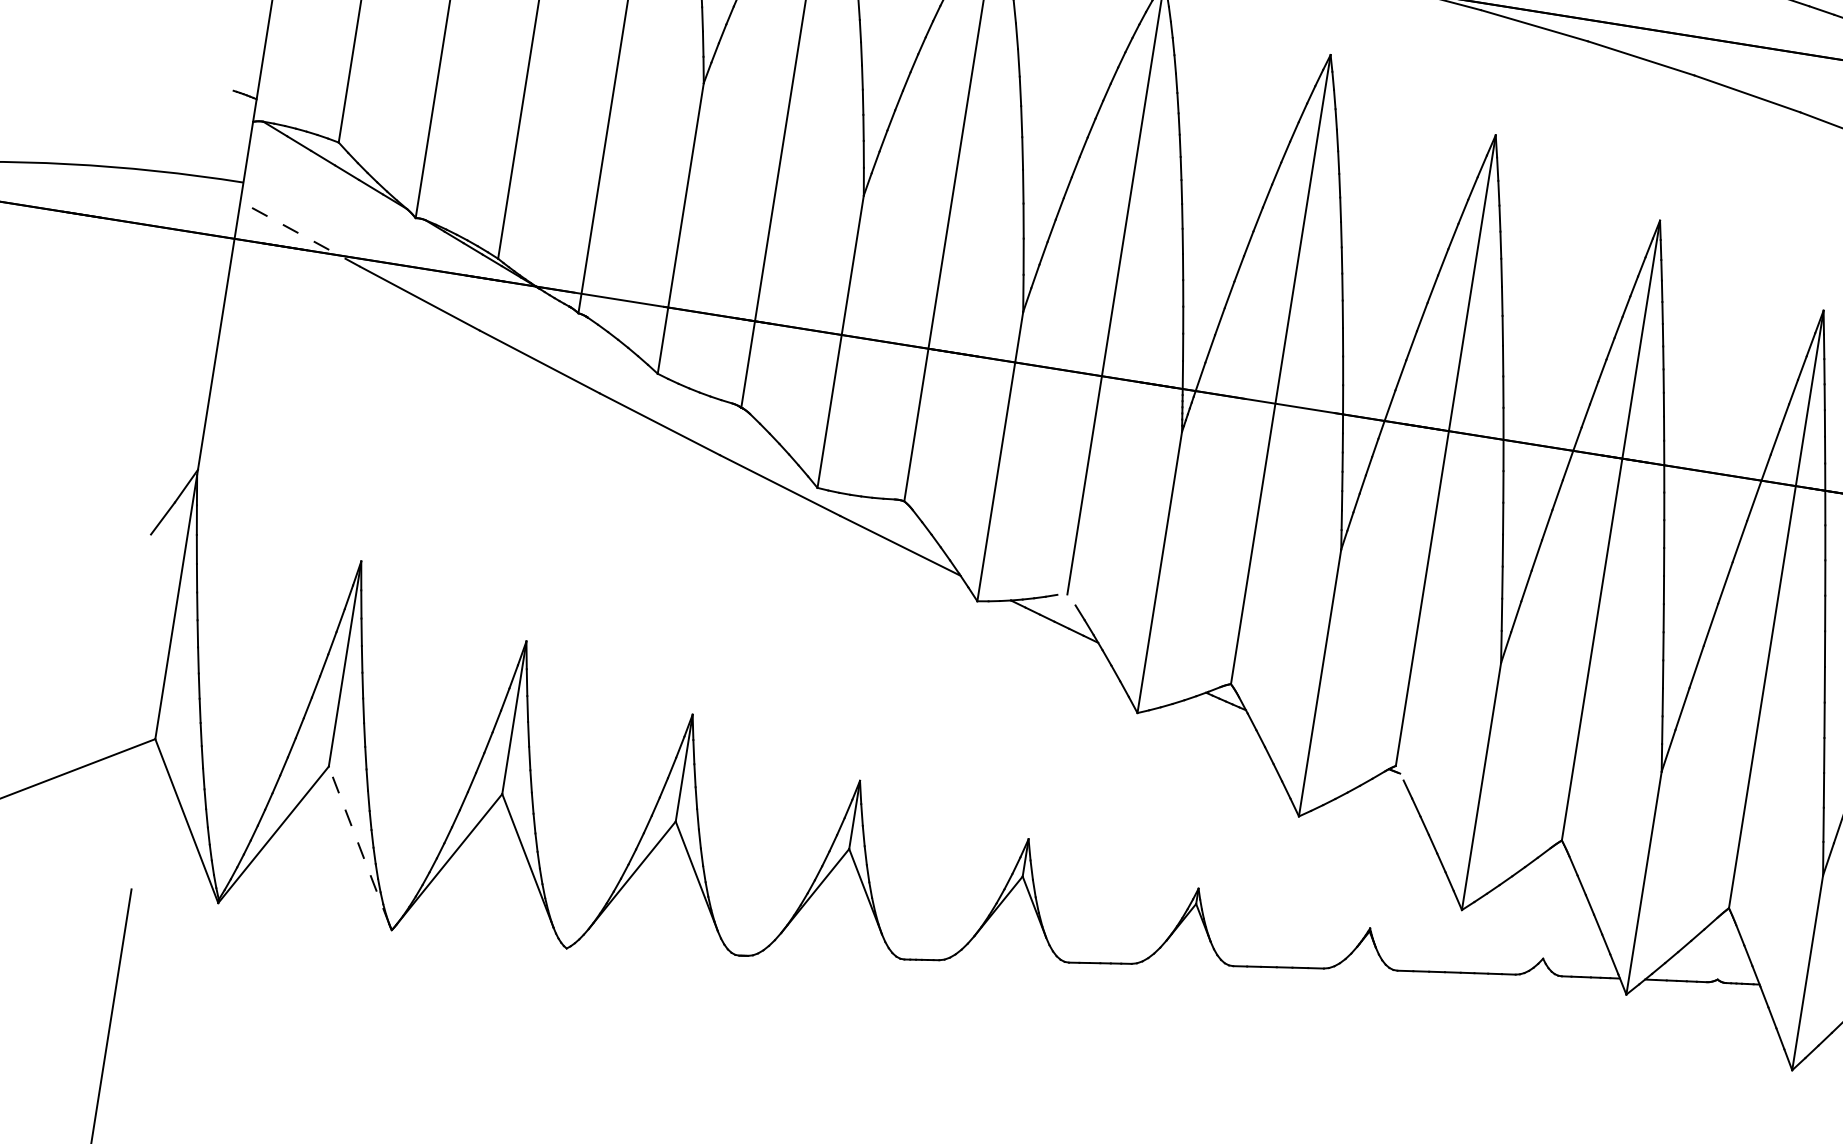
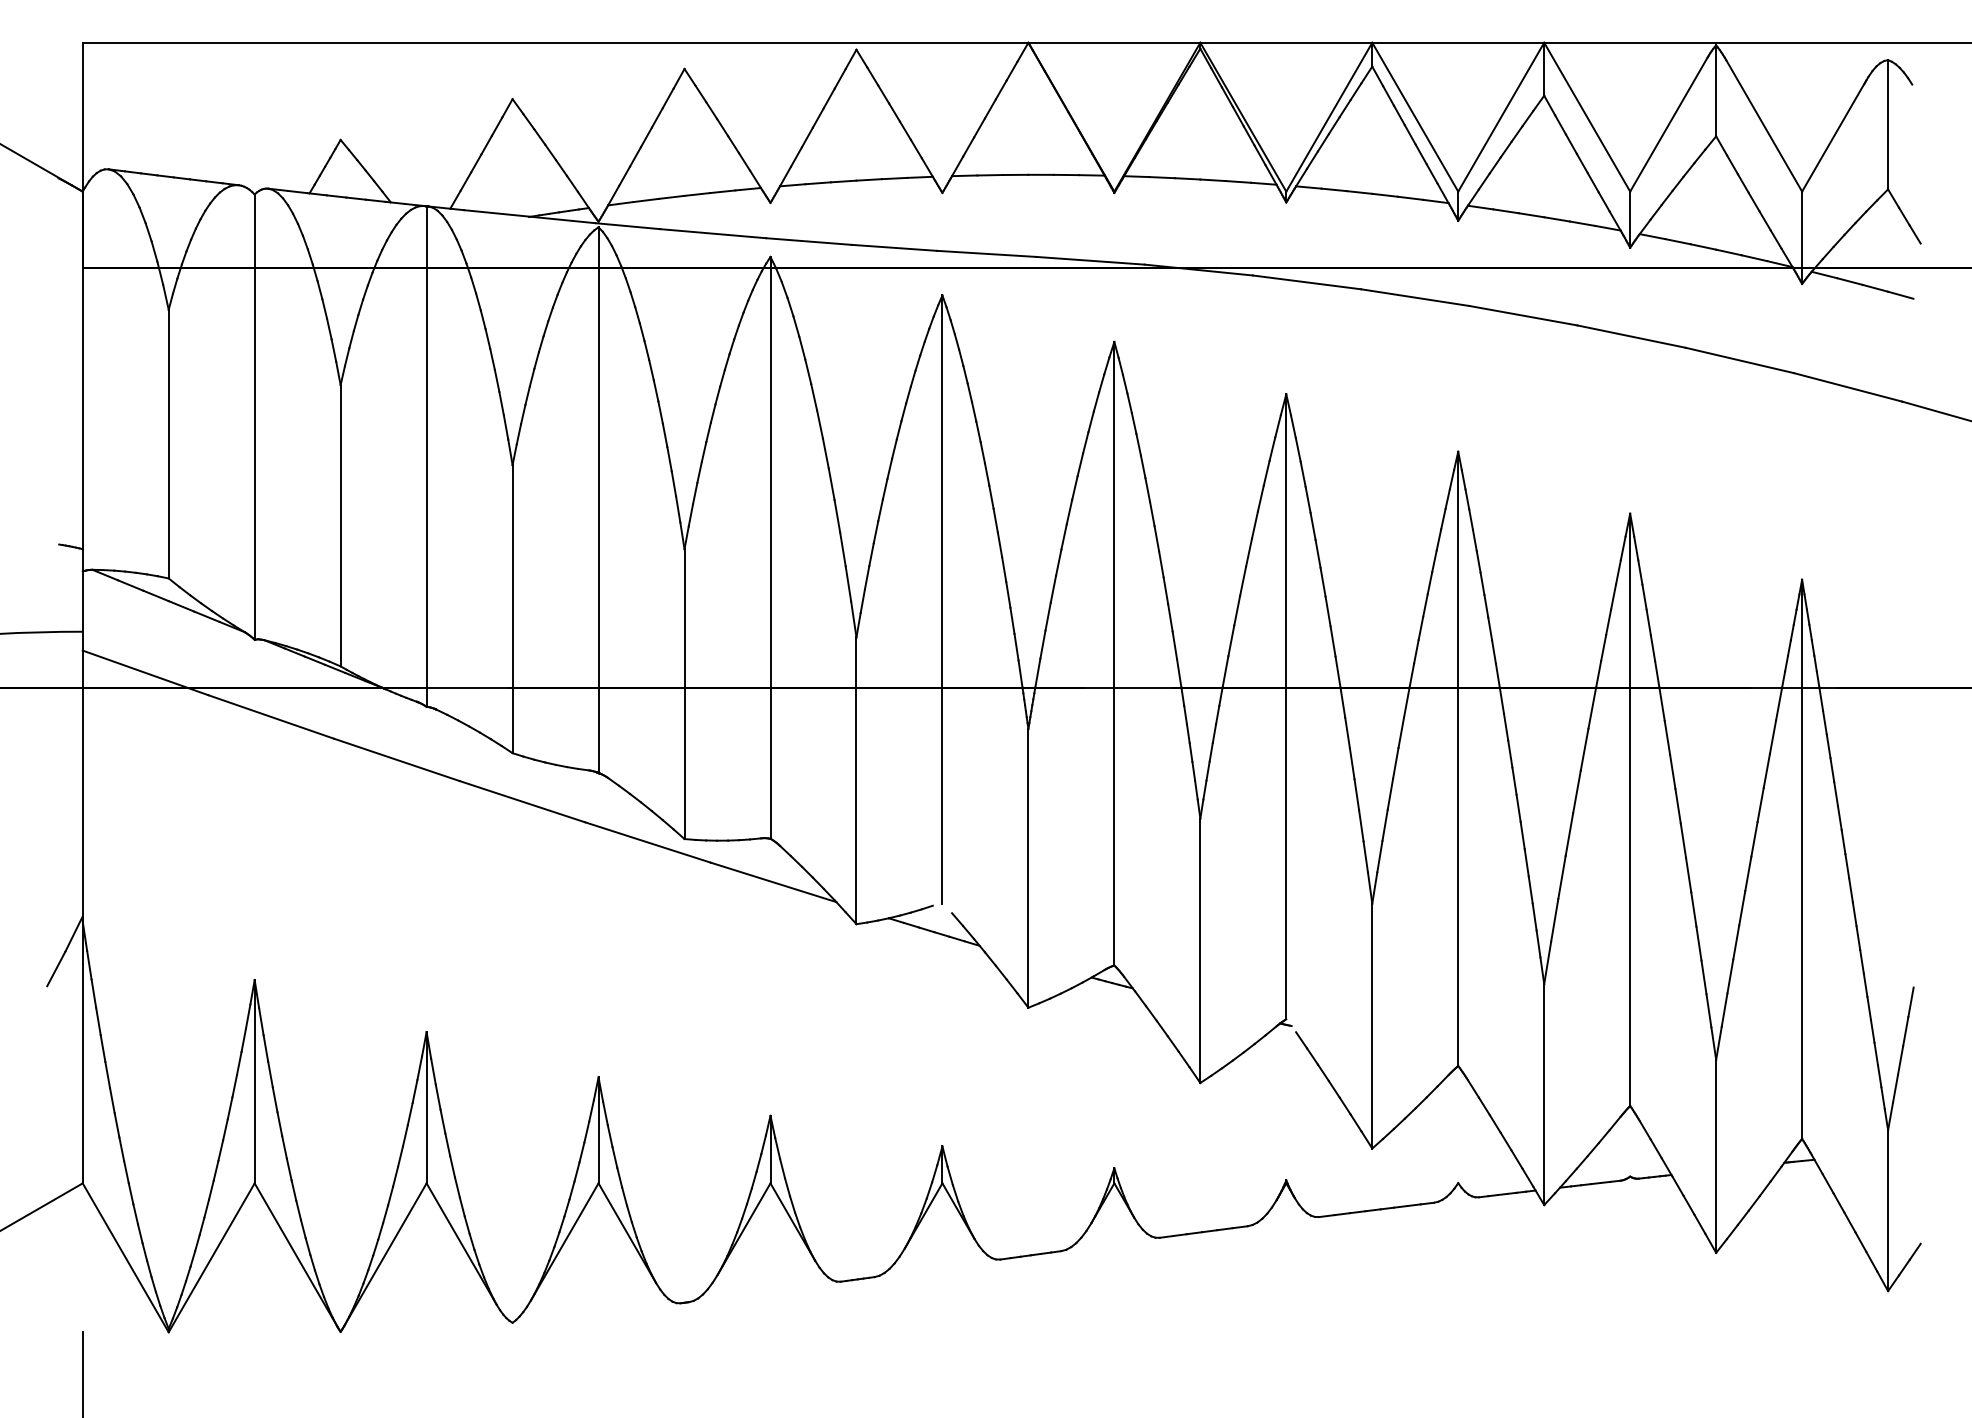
line: (300, 233) -> (145, 672), dashed -> solid
line: (359, 846) -> (296, 1255), dashed -> solid

